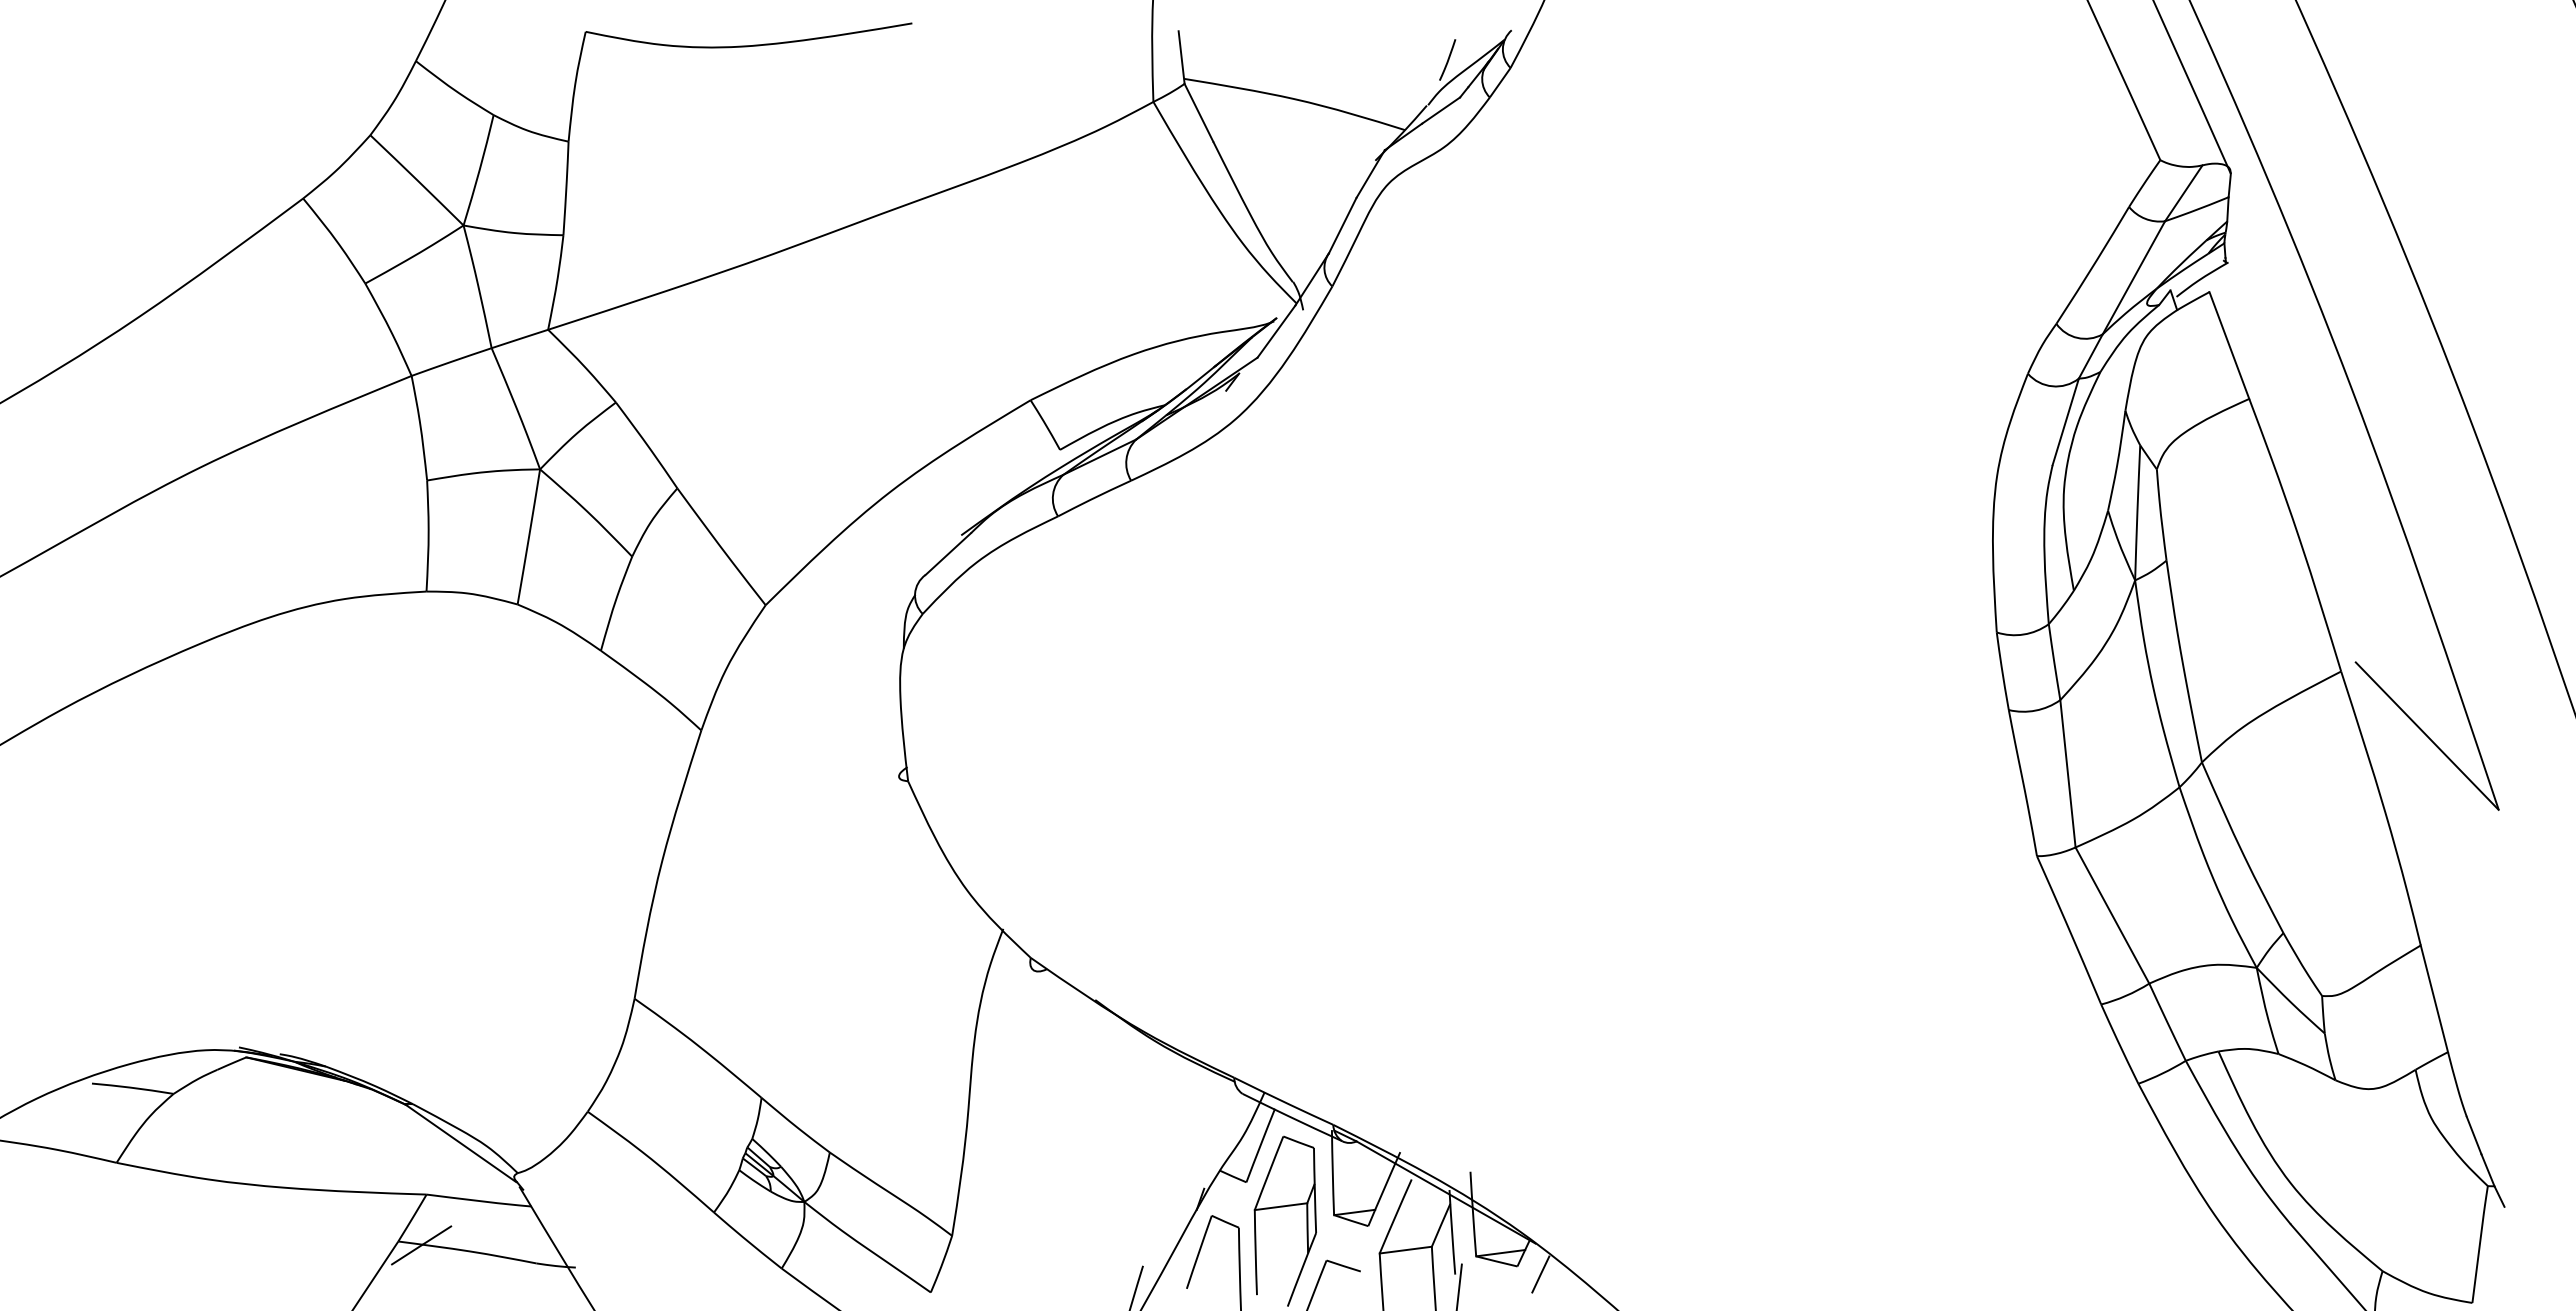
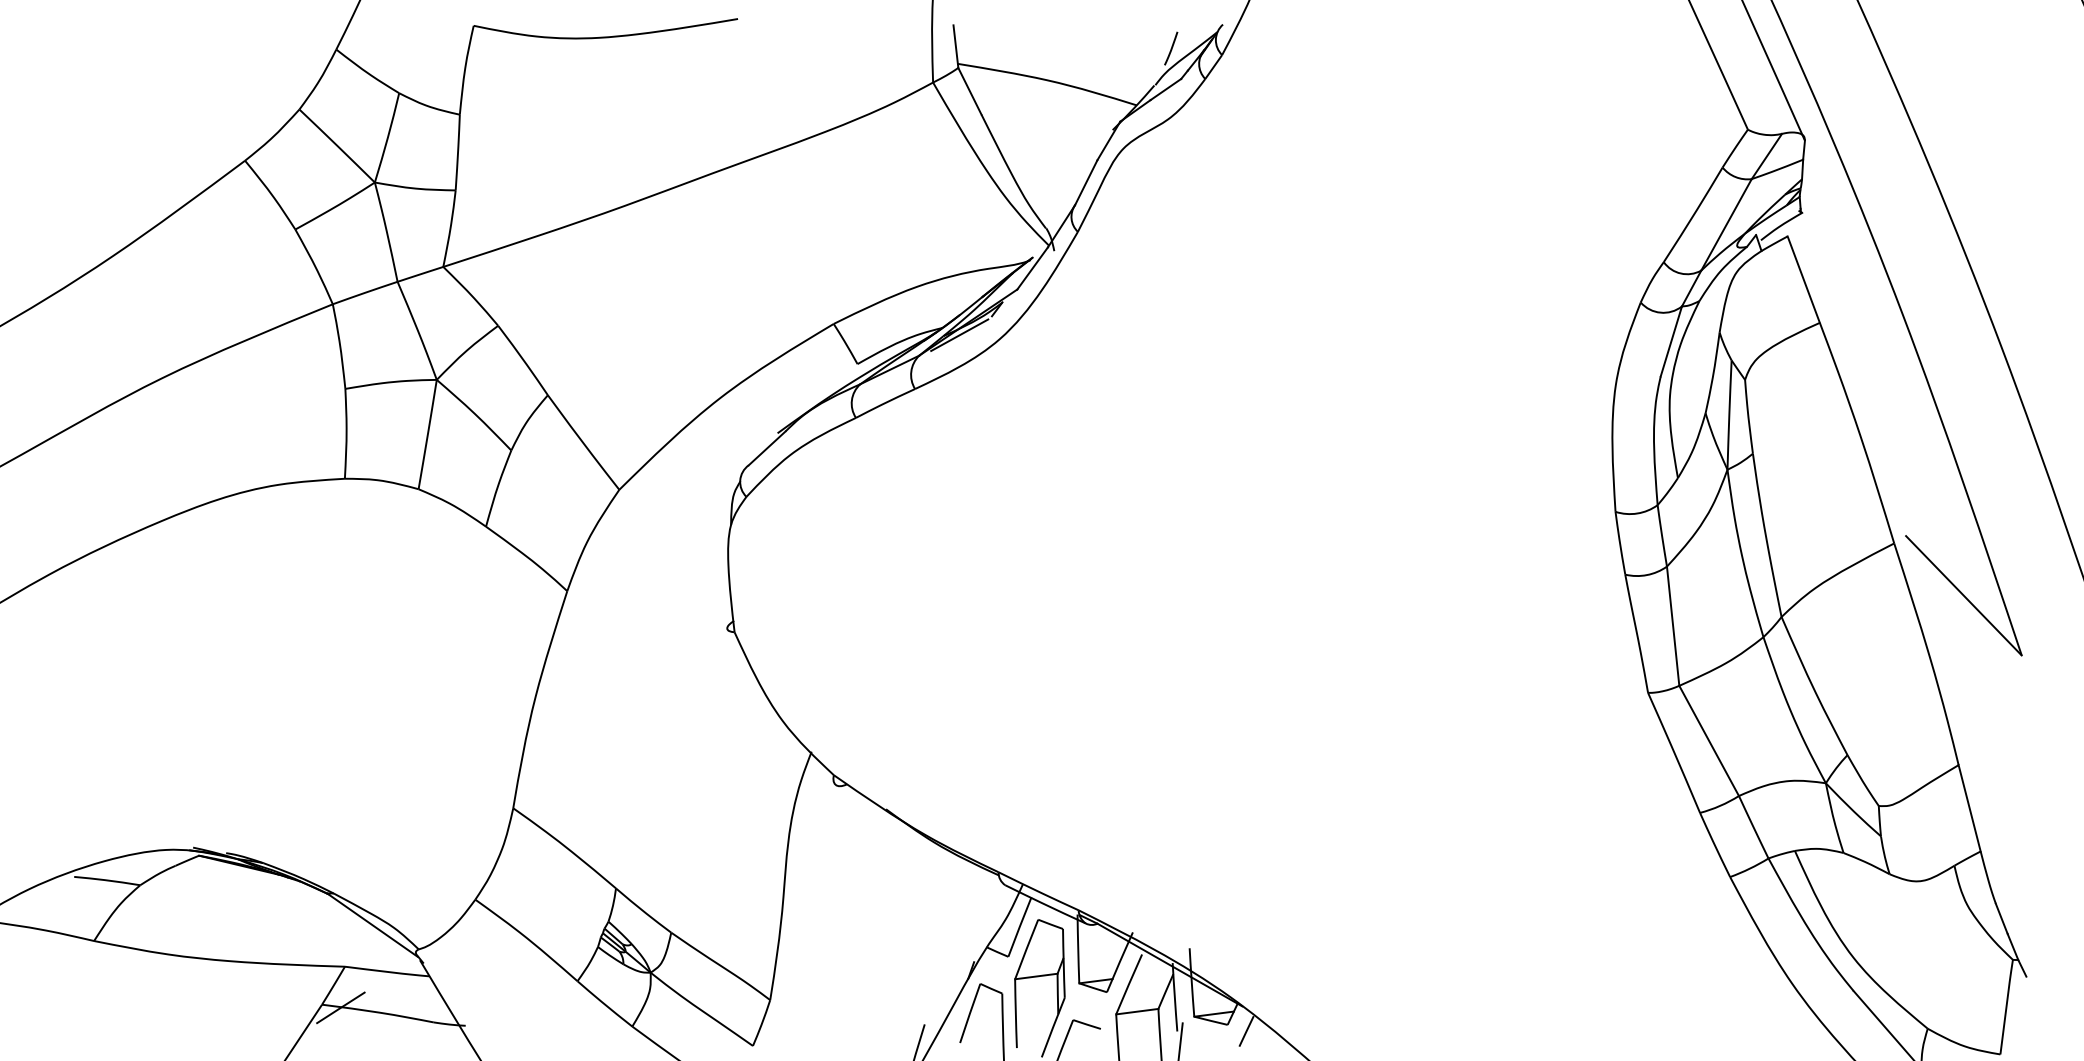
line: (1186, 413) -> (959, 334), added

